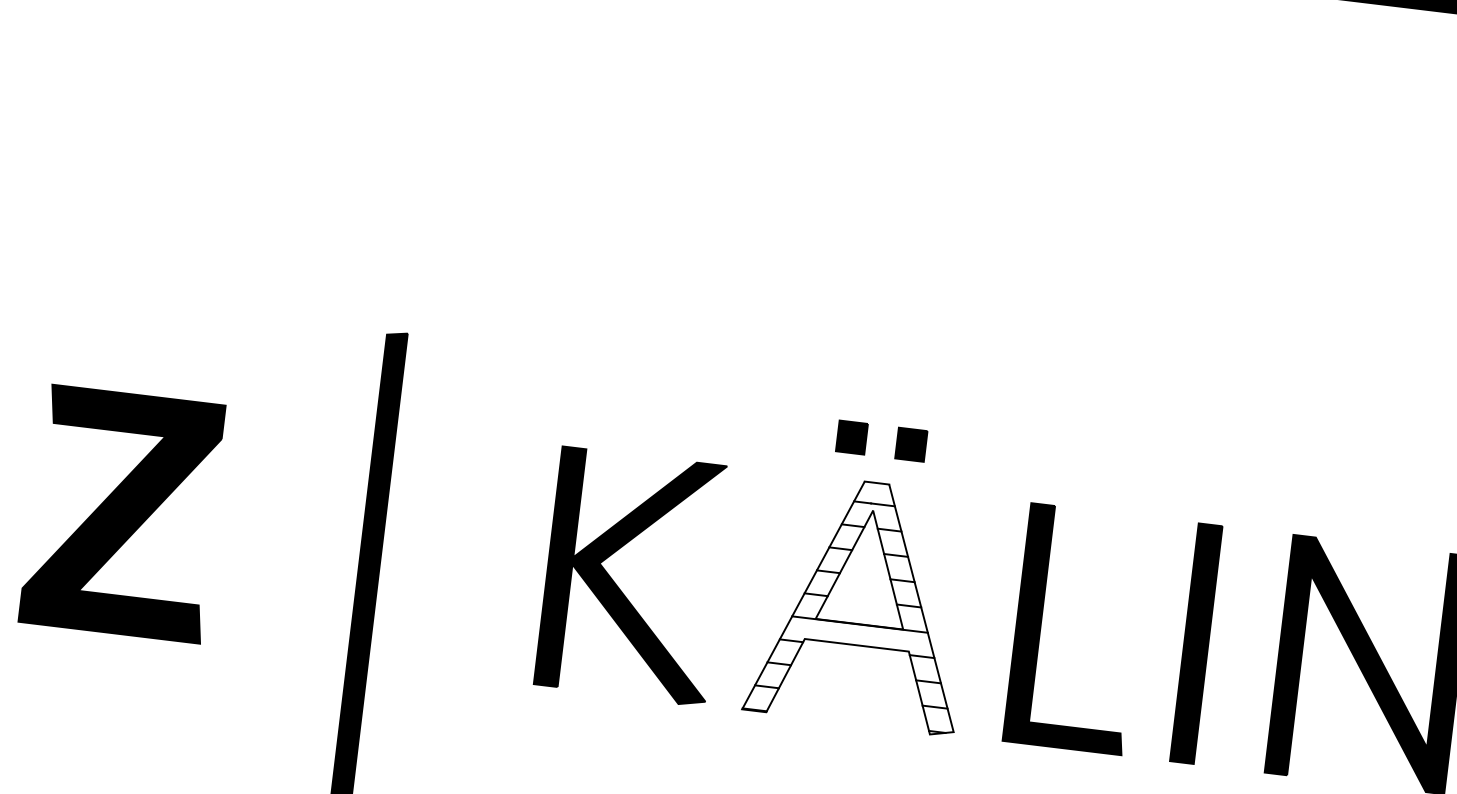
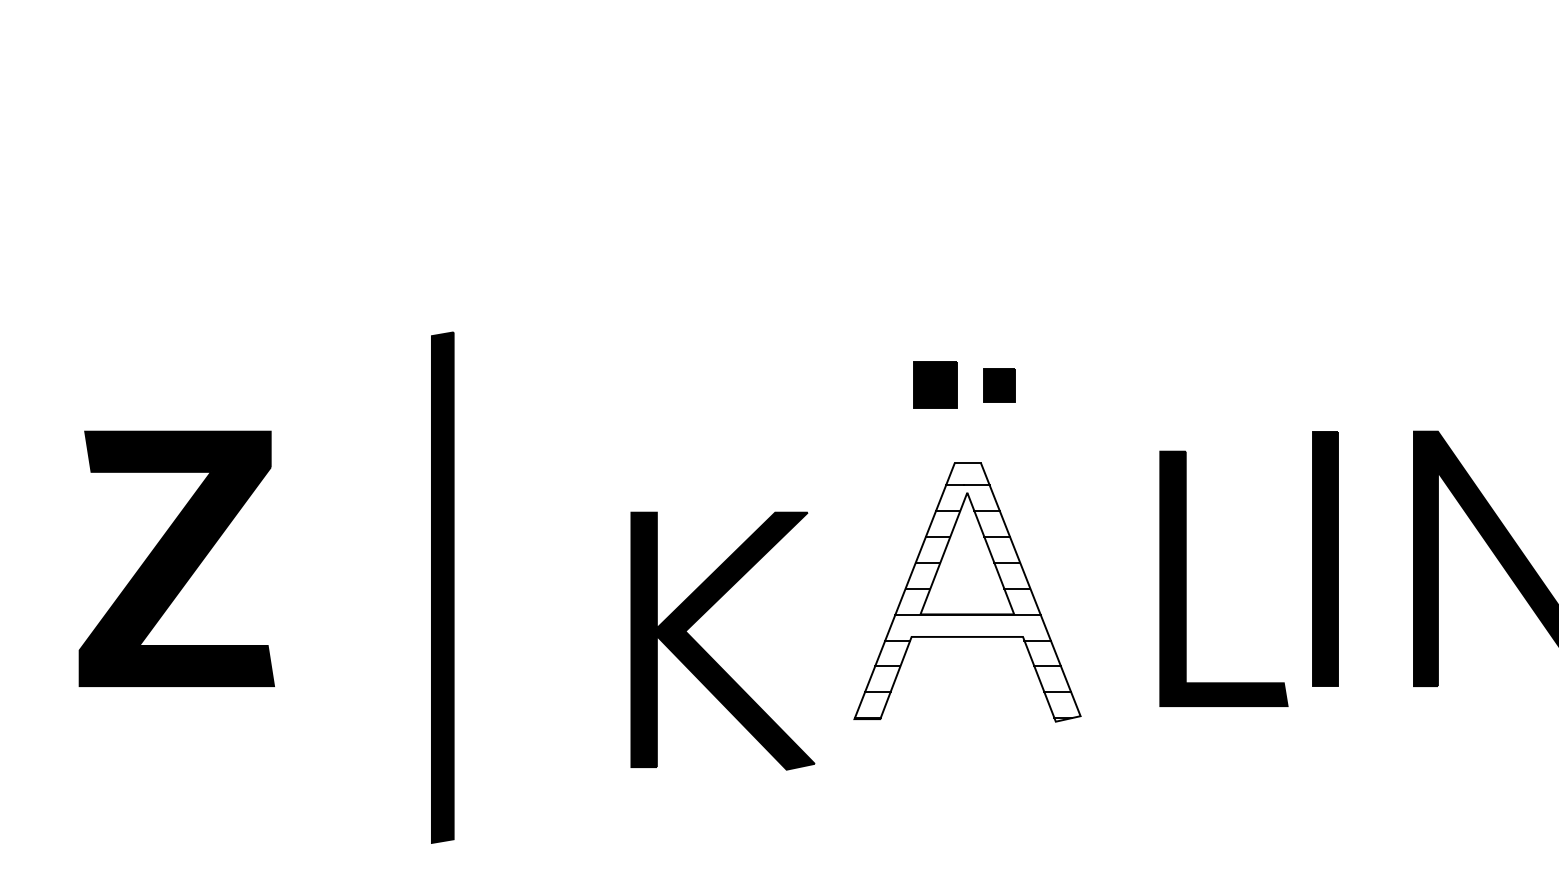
part: (851, 437) -> (935, 385), size x1.4
part: (618, 586) -> (708, 653), moved
part: (862, 603) -> (967, 592), moved
part: (1041, 624) -> (1186, 578), moved

